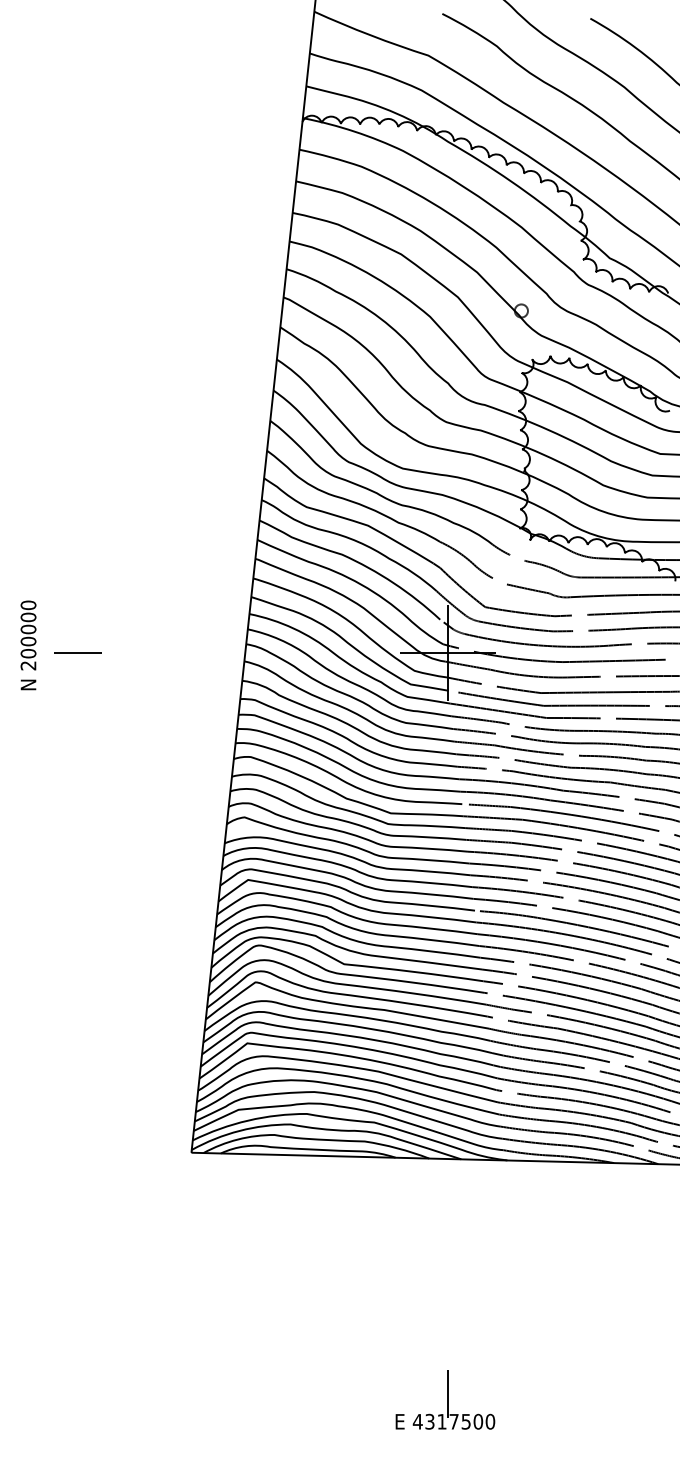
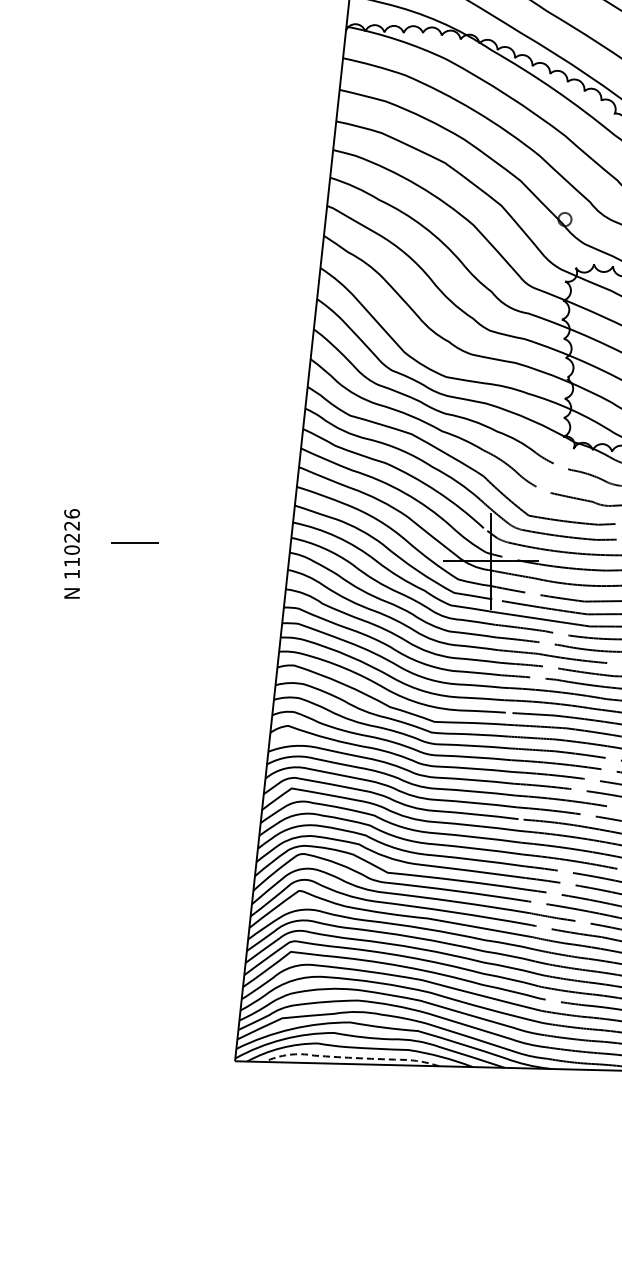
text: (28, 635) -> (72, 544), 200000 -> 110226
line: (77, 652) -> (135, 543), moved
line: (304, 1149) -> (348, 1058), solid -> dashed

